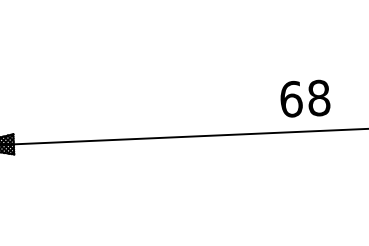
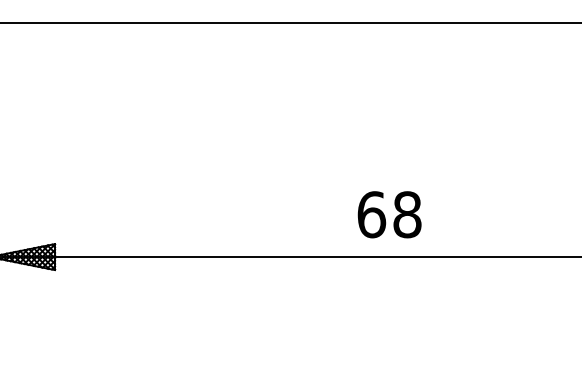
text: (305, 98) -> (389, 214), moved

